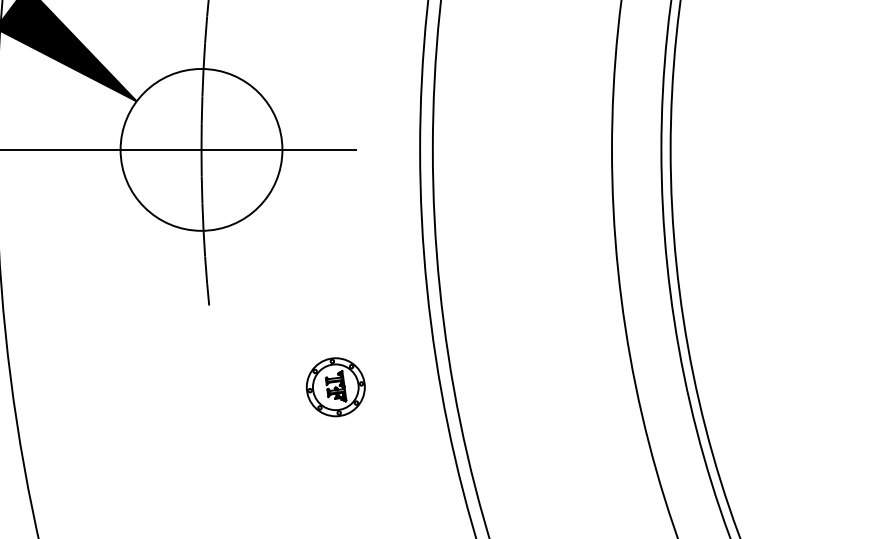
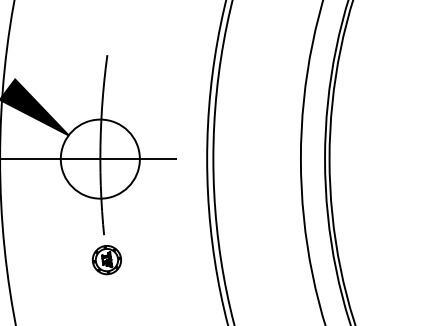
part: (334, 388) -> (106, 260), moved

